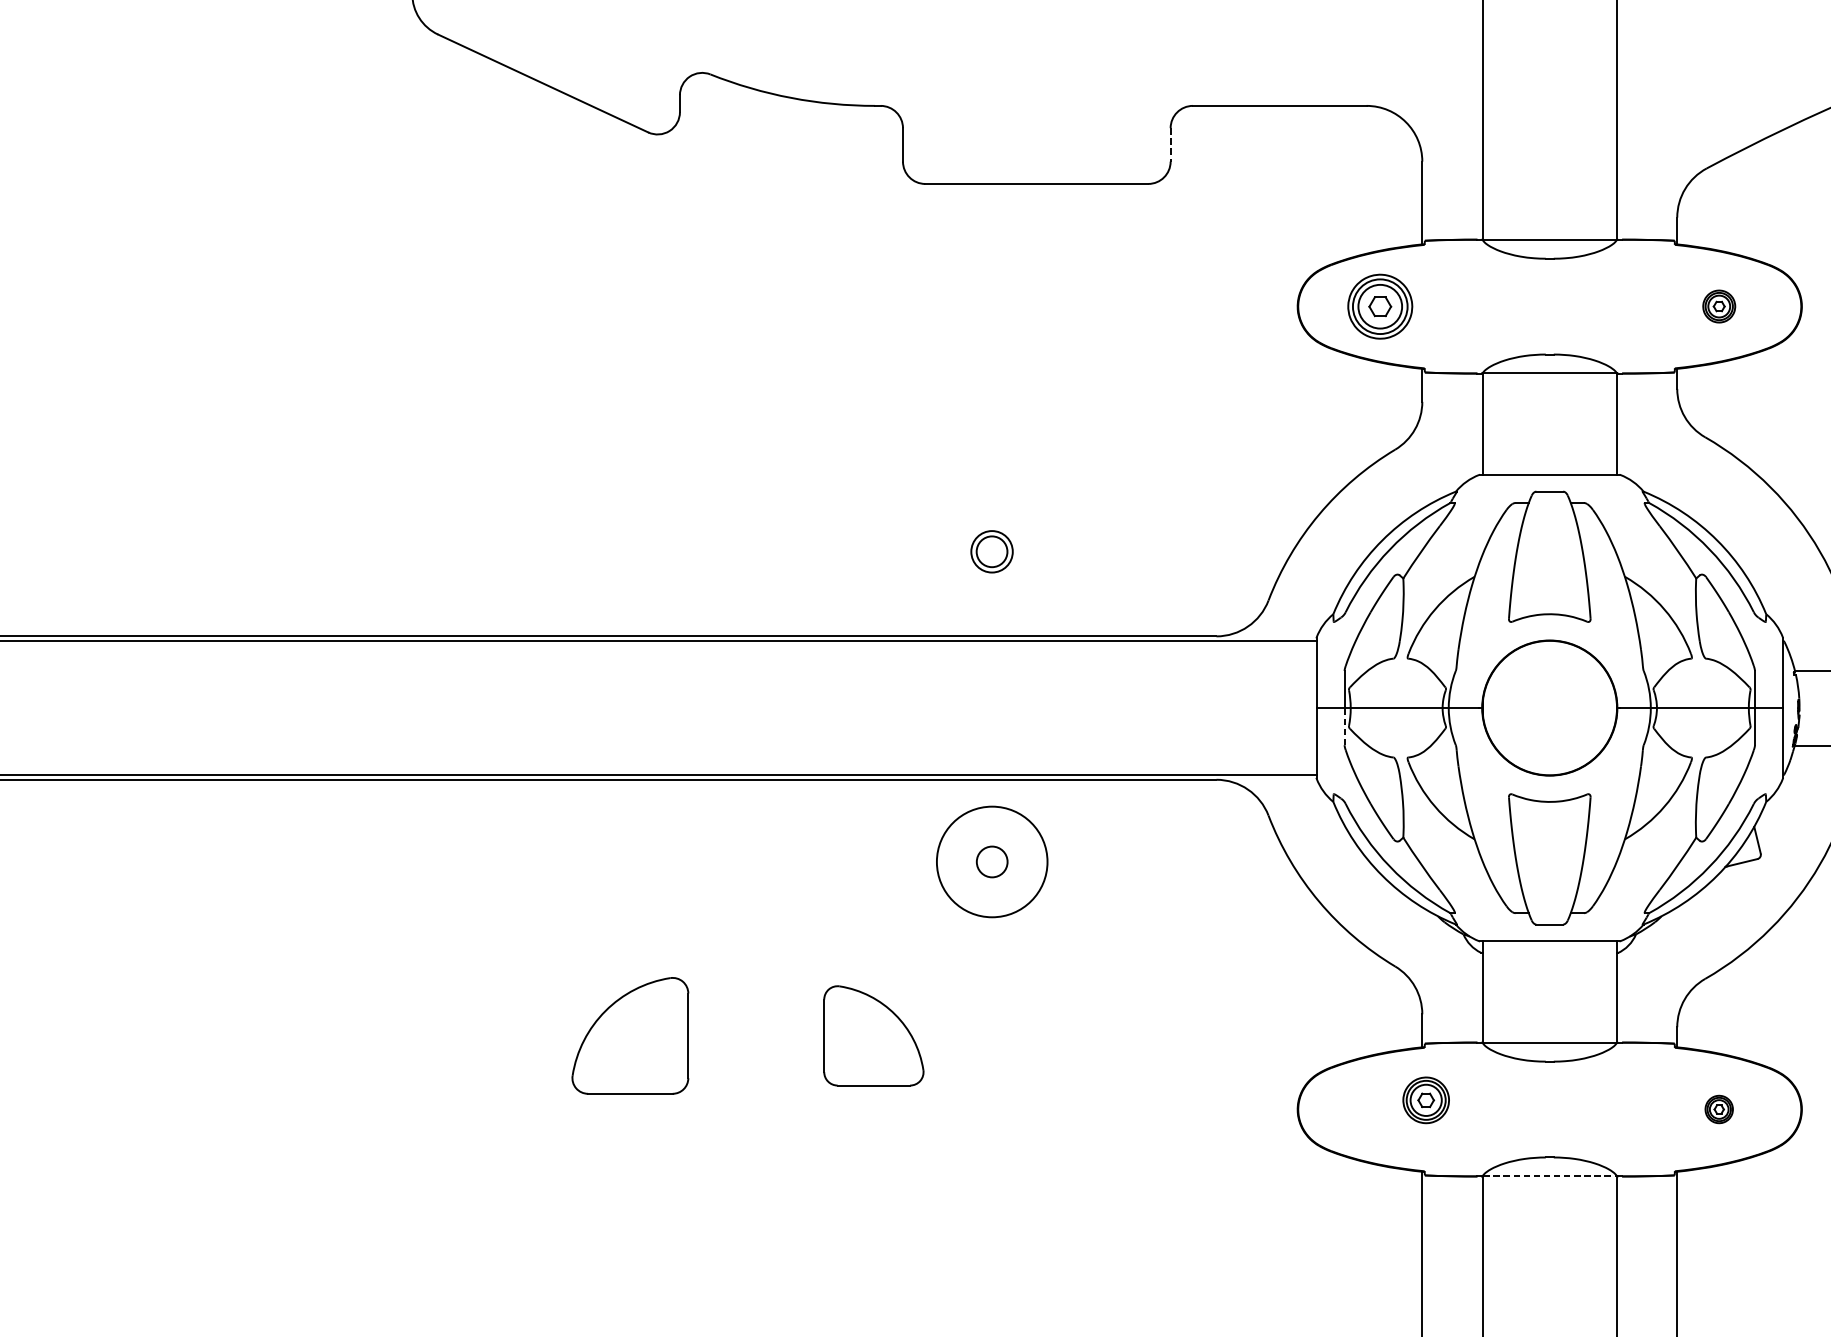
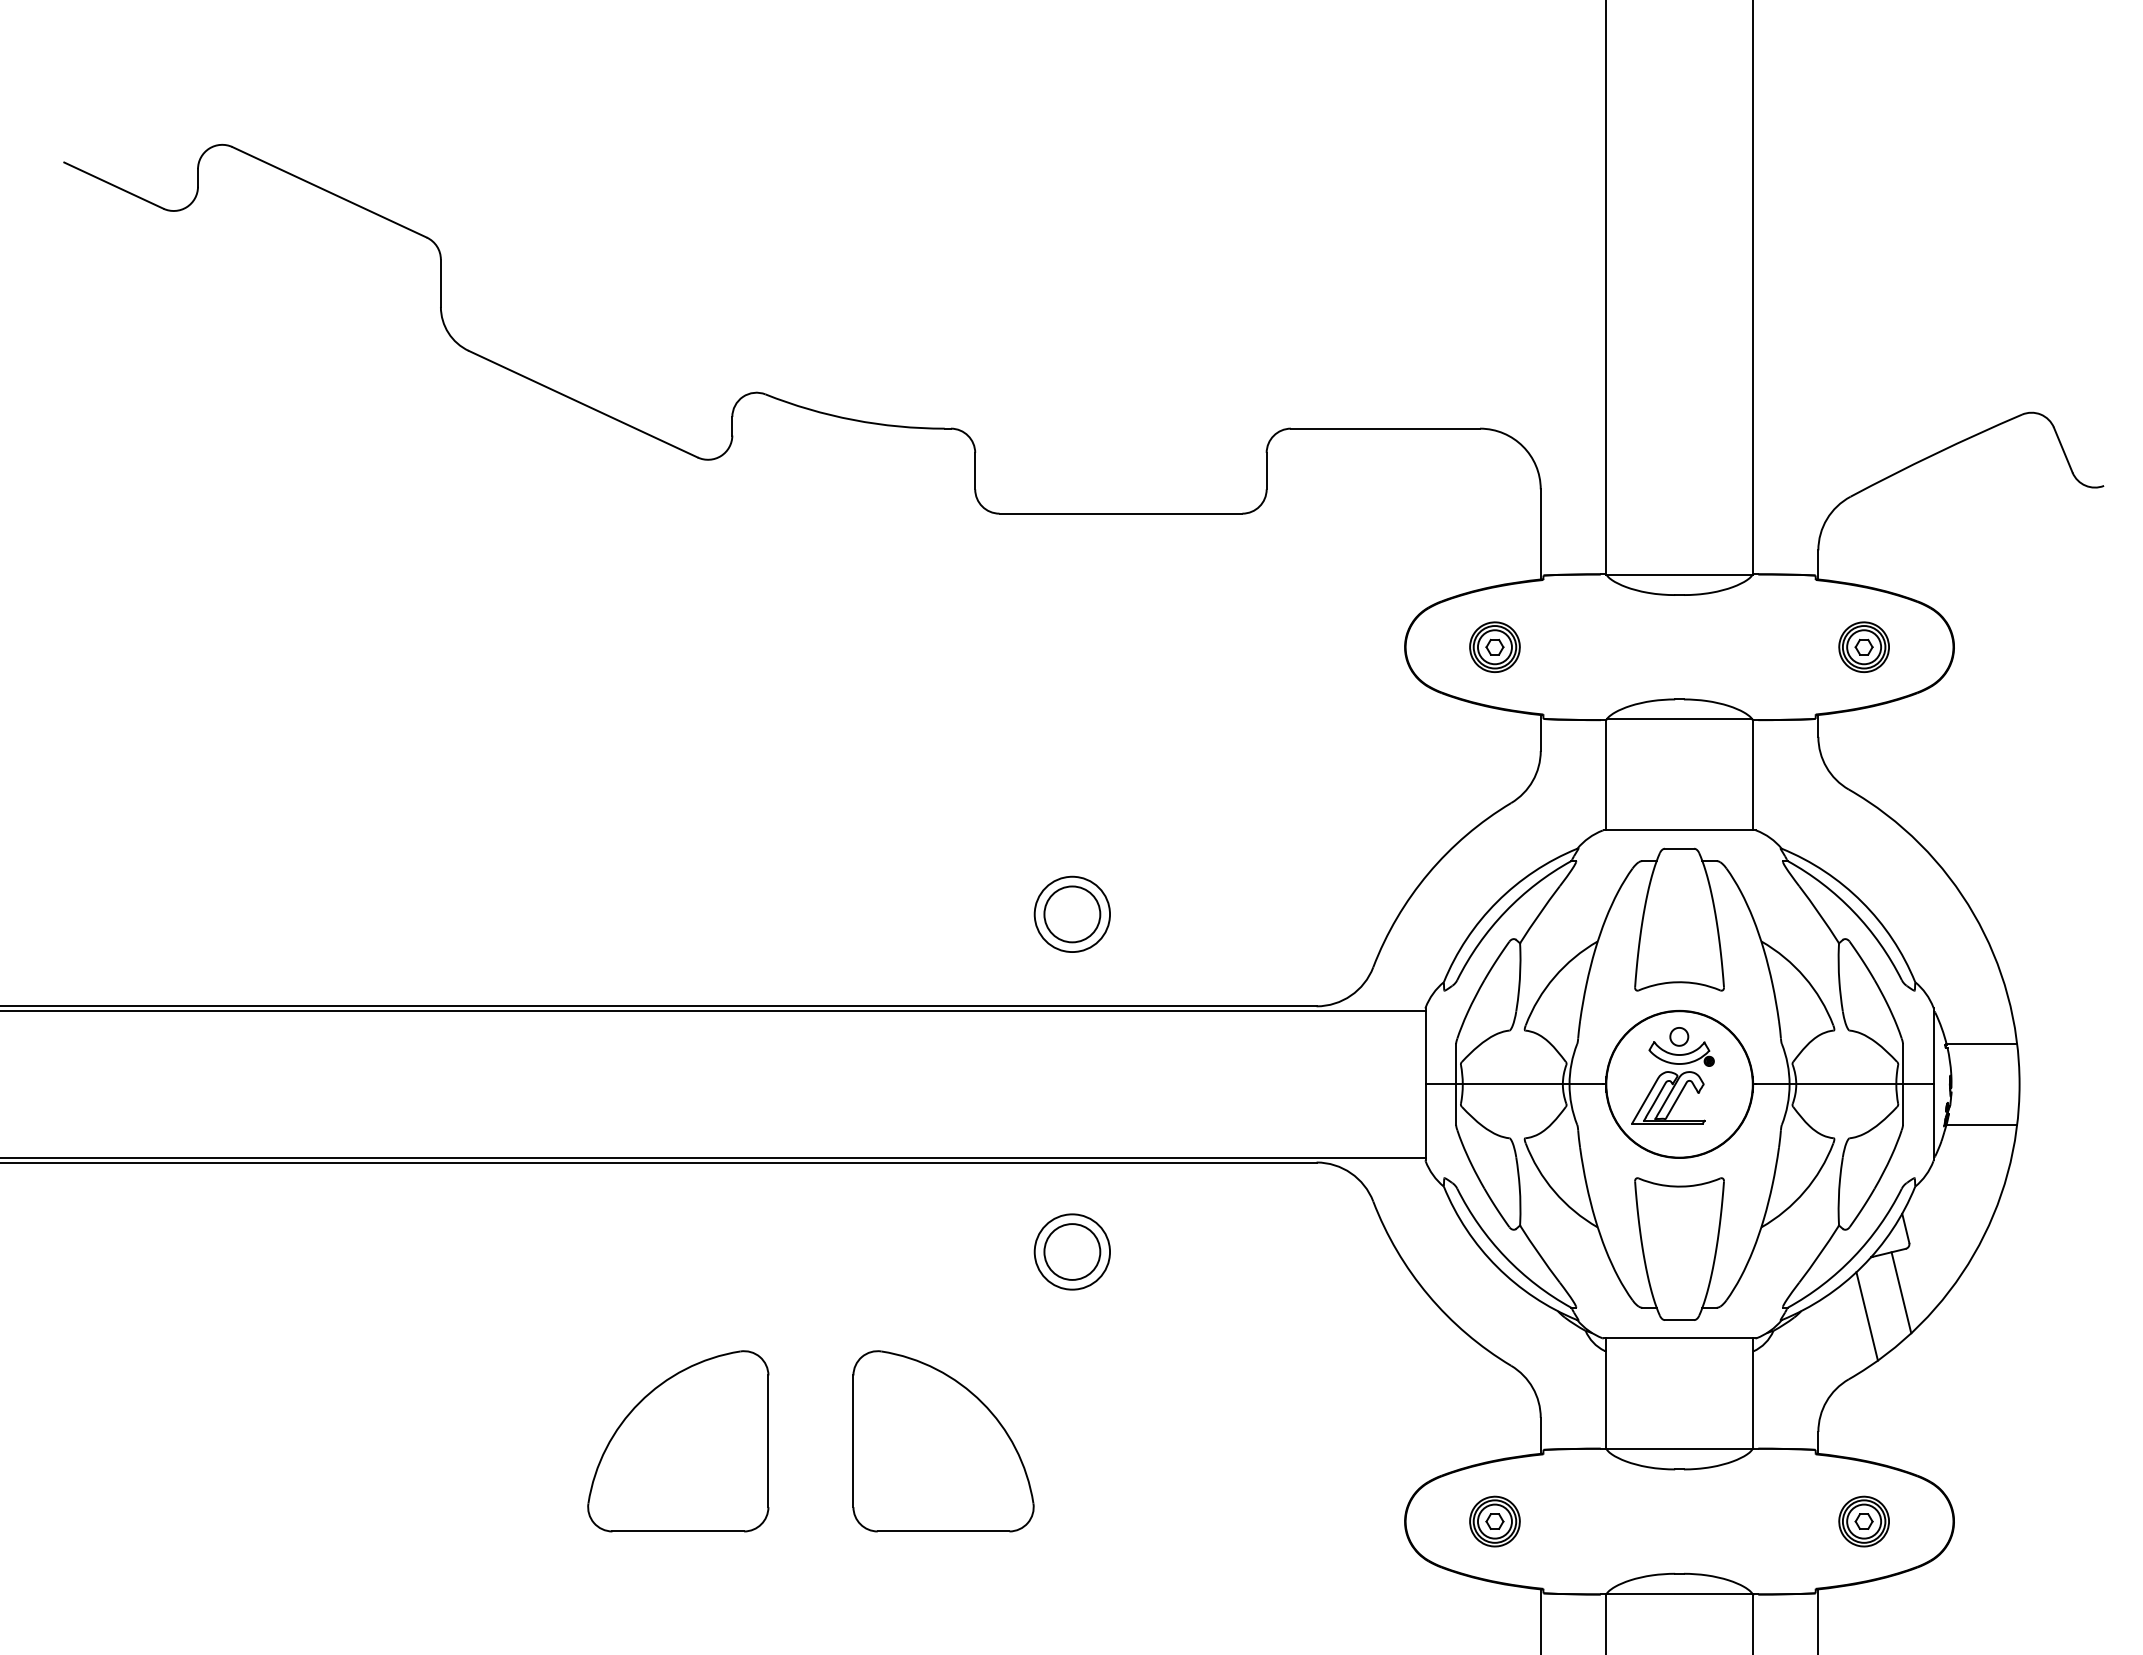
line: (1170, 145) -> (1266, 471), dashed -> solid
part: (1379, 305) -> (1494, 646), size x0.71
part: (1718, 305) -> (1863, 646), size x1.43
part: (991, 551) -> (1071, 913), size x1.67
part: (1543, 699) -> (1672, 1075), added
line: (1344, 726) -> (1456, 1104), dashed -> solid
circle: (992, 861) -> (1072, 1251), size x0.62
circle: (992, 861) -> (1072, 1251), size x1.67
line: (1753, 899) -> (1901, 1292), added
line: (1721, 921) -> (1866, 1316), added
part: (630, 1035) -> (678, 1441), size x1.43
part: (873, 1035) -> (943, 1441), size x1.67
part: (1425, 1100) -> (1494, 1521), moved
part: (1718, 1109) -> (1863, 1521), size x1.67
line: (1549, 1175) -> (1679, 1593), dashed -> solid

